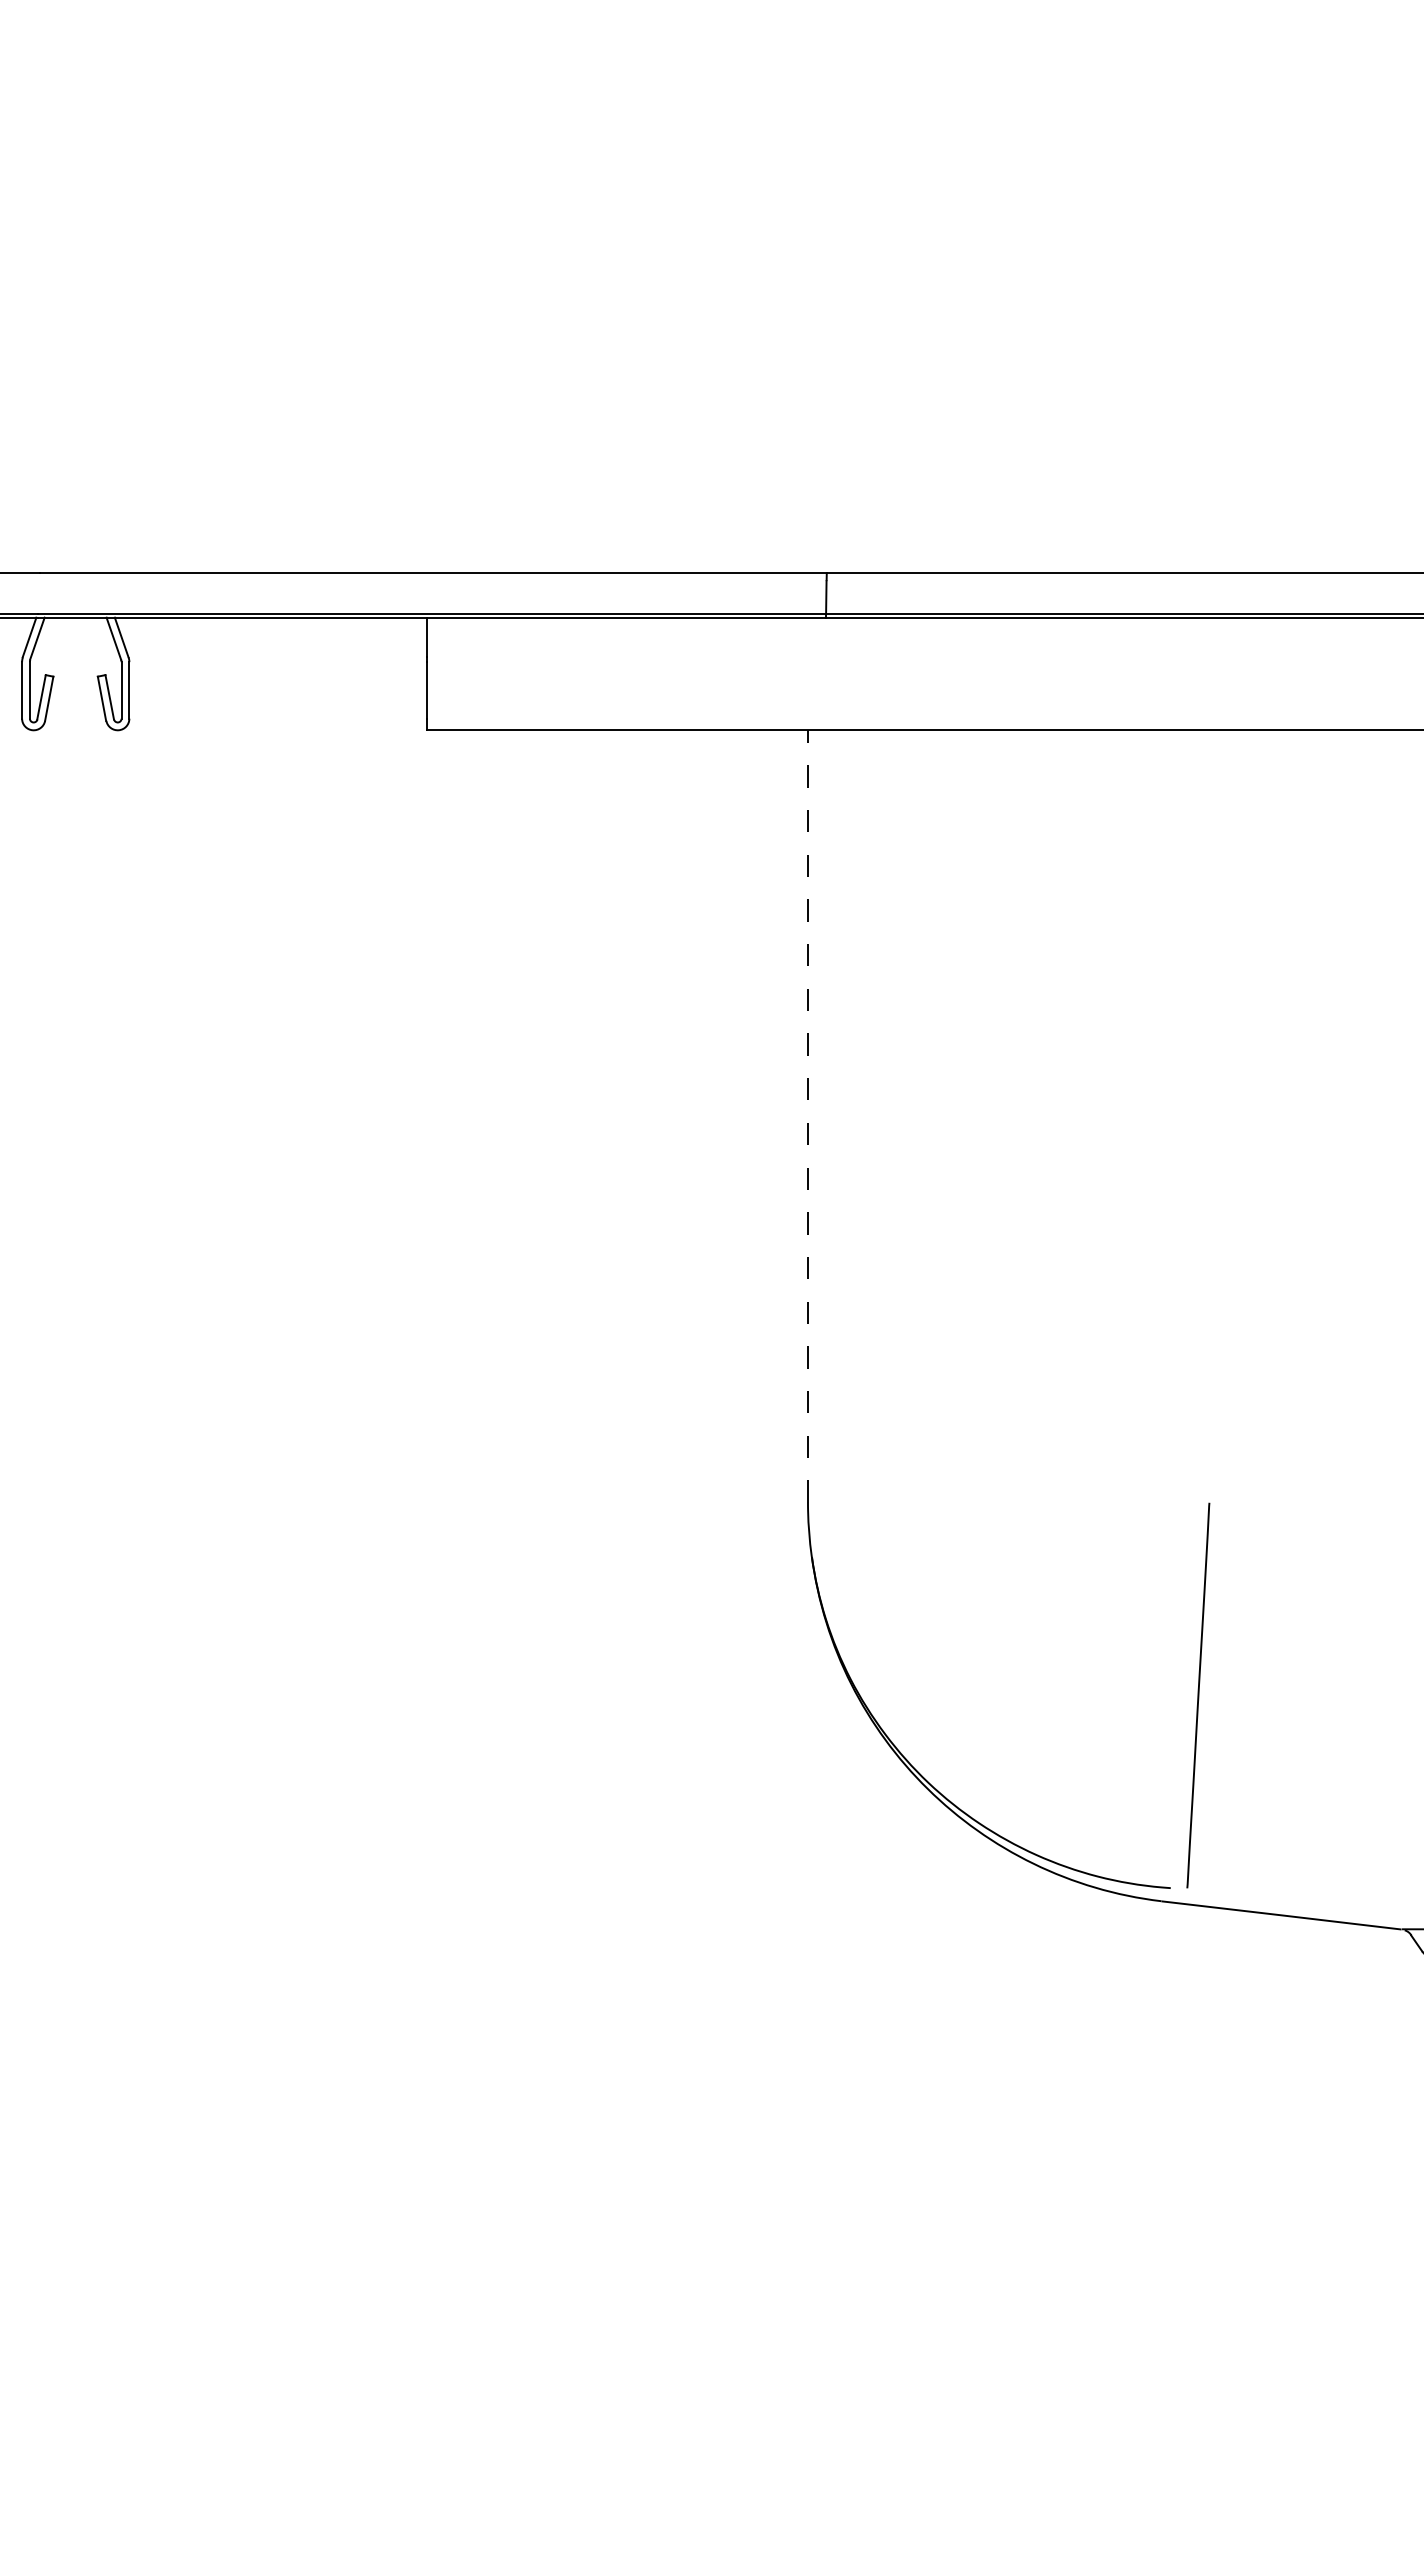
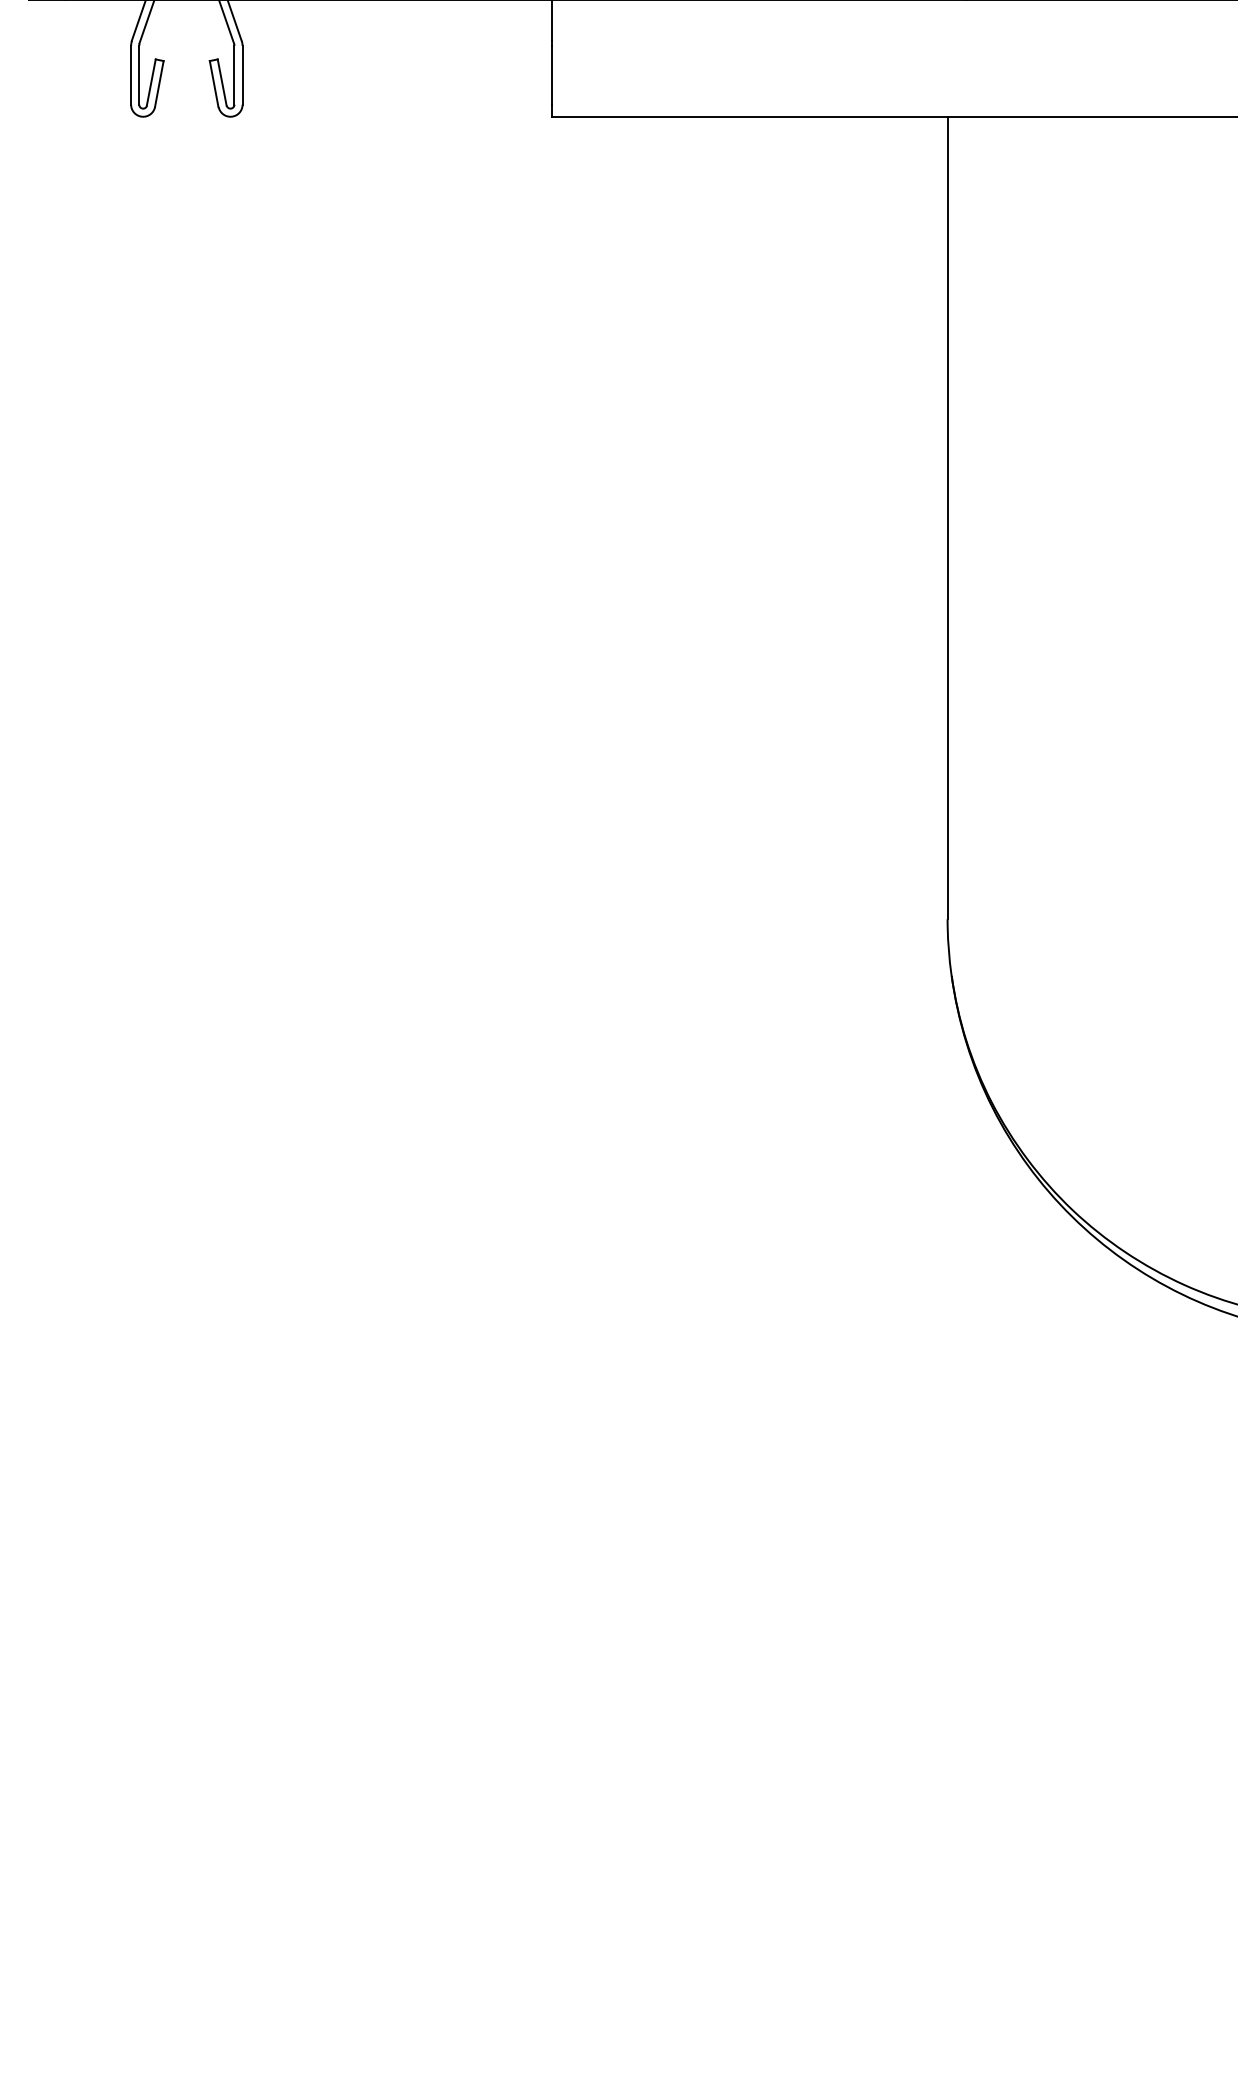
line: (807, 1116) -> (947, 517), dashed -> solid

